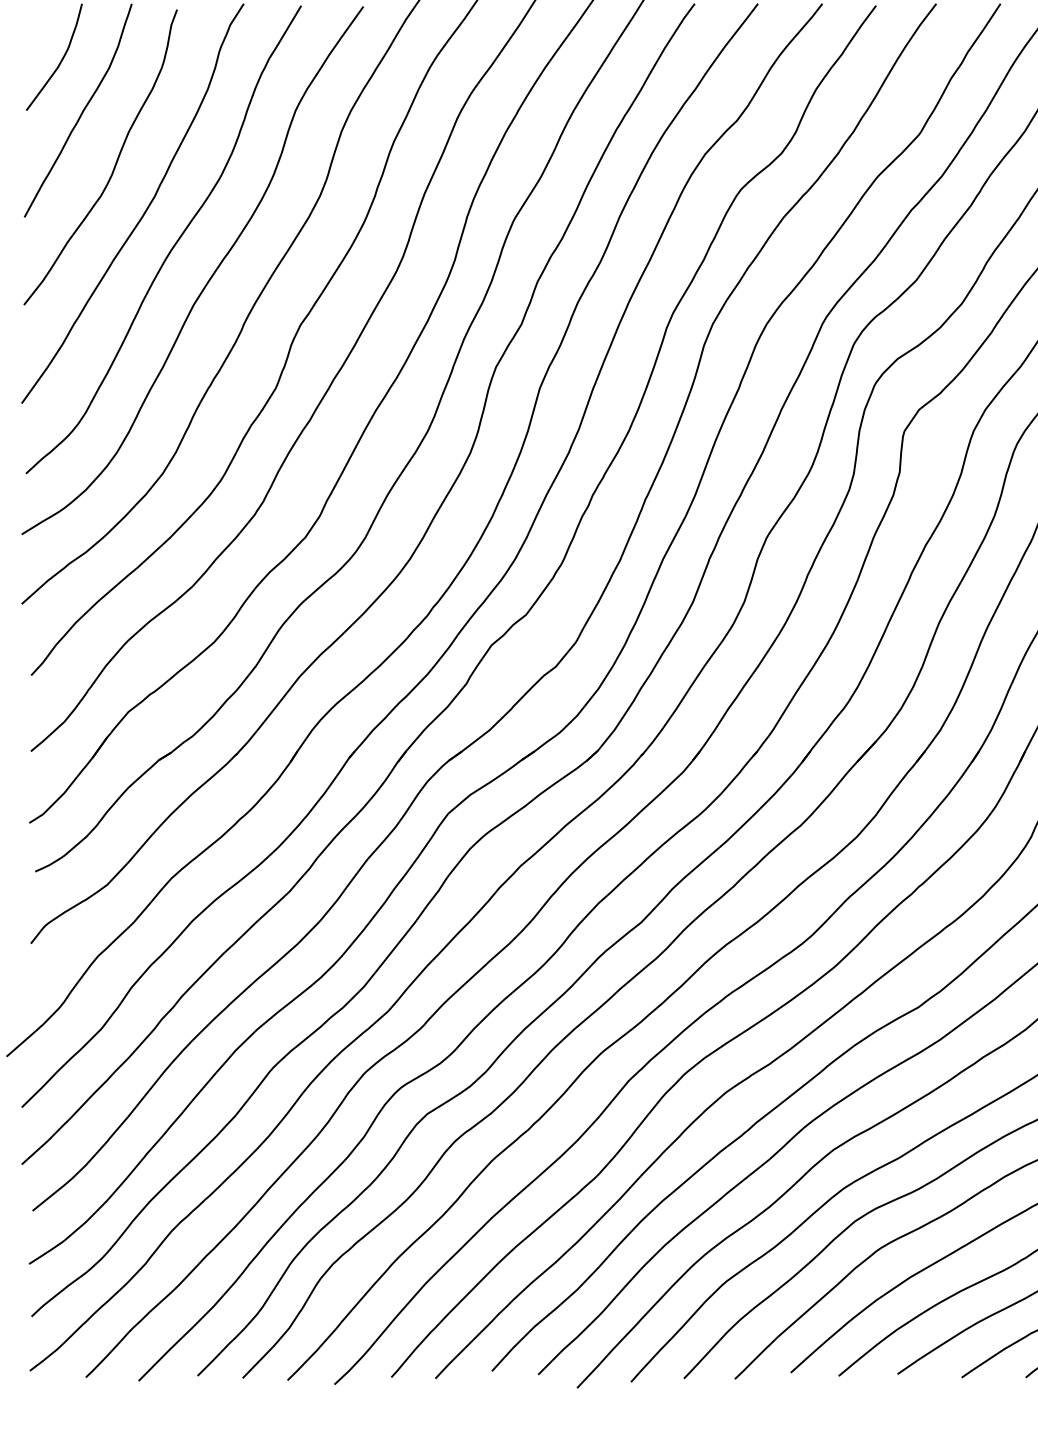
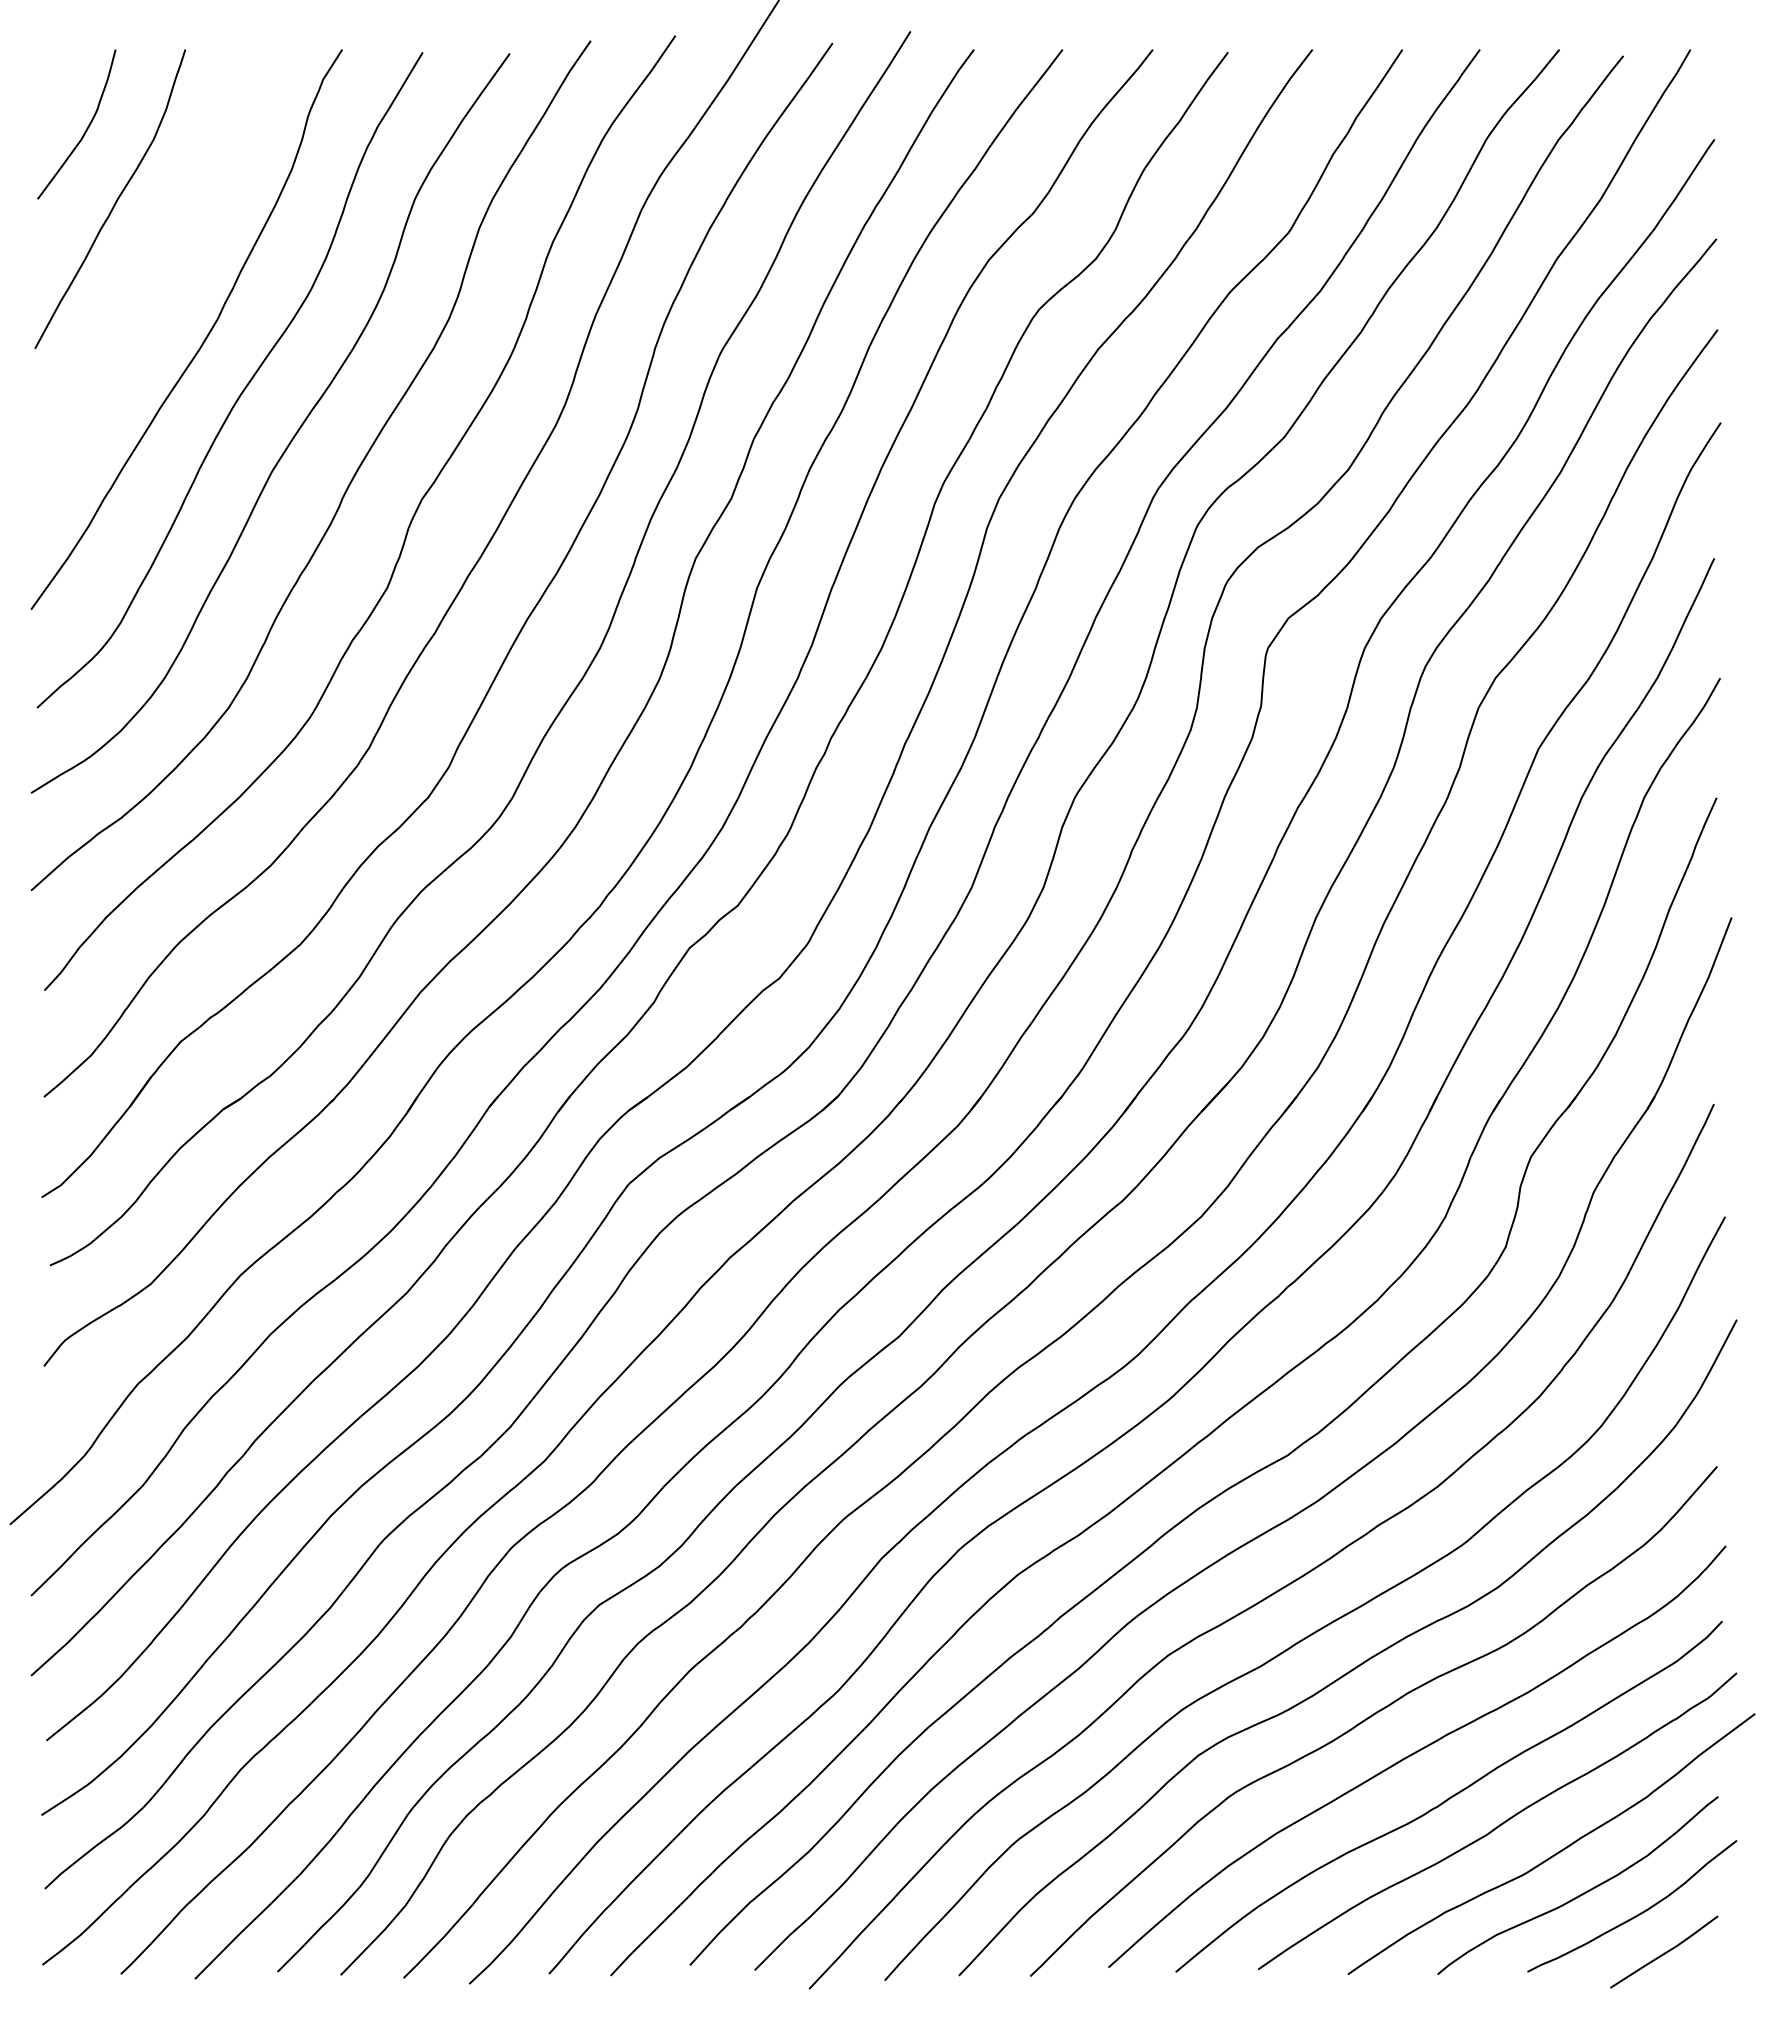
curve: (115, 162) -> (162, 272), removed

